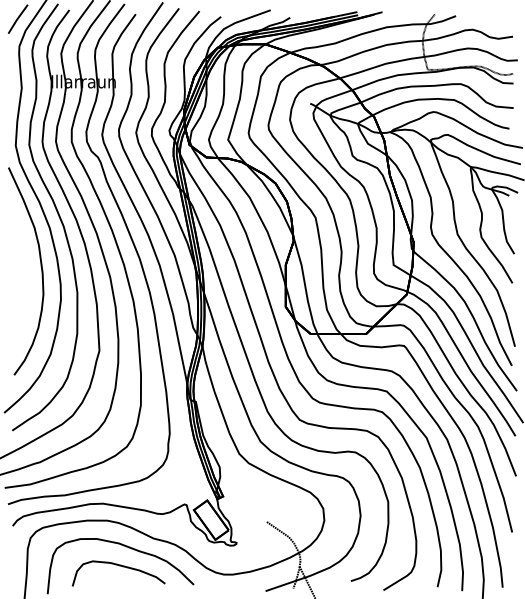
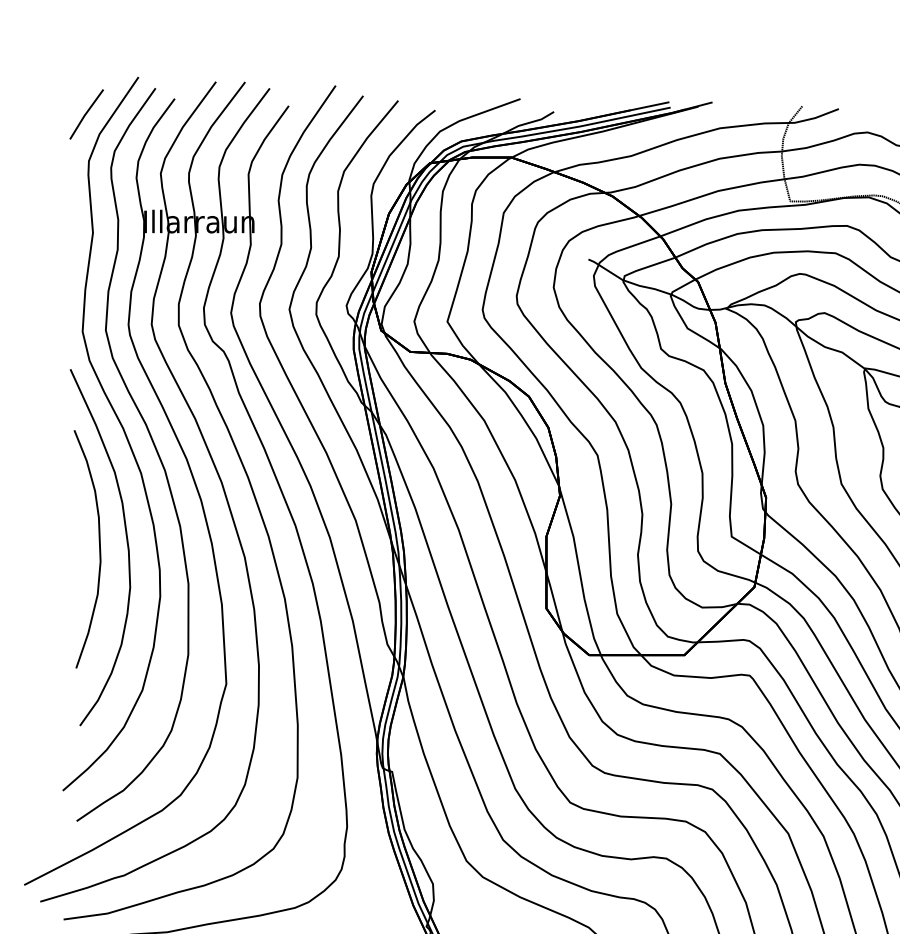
curve: (25, 272) -> (99, 549), added

